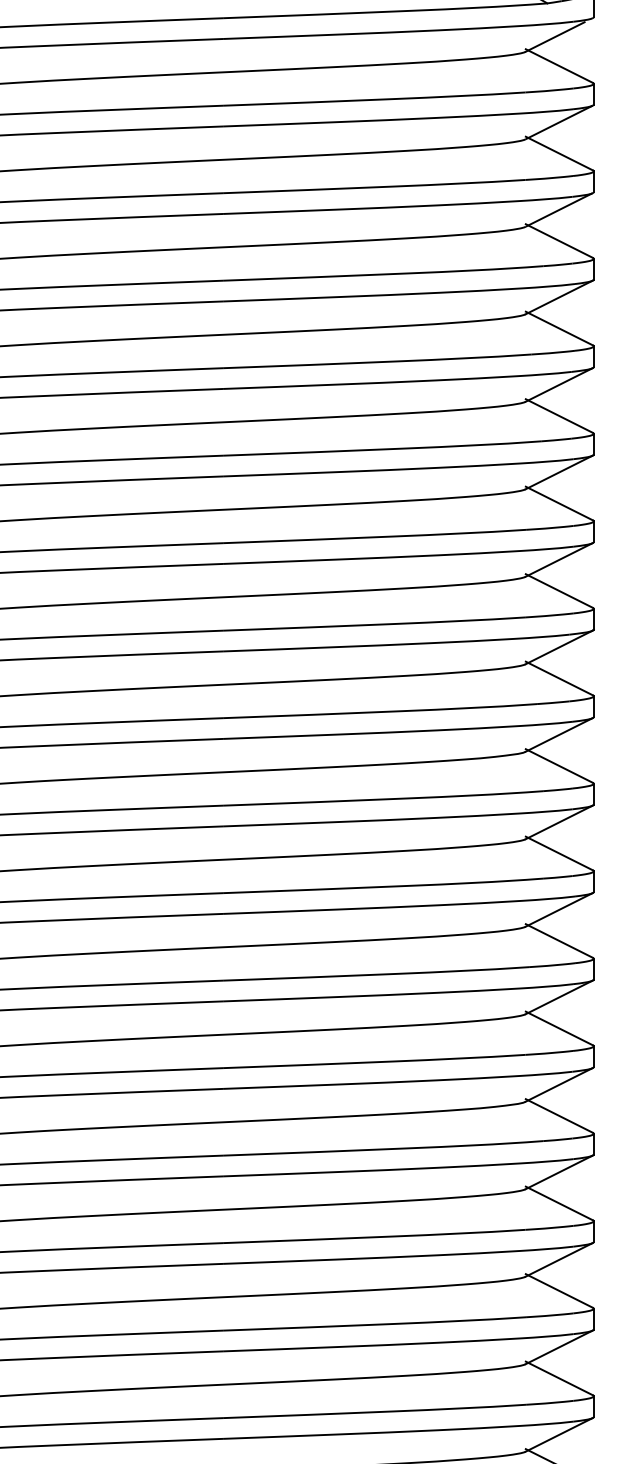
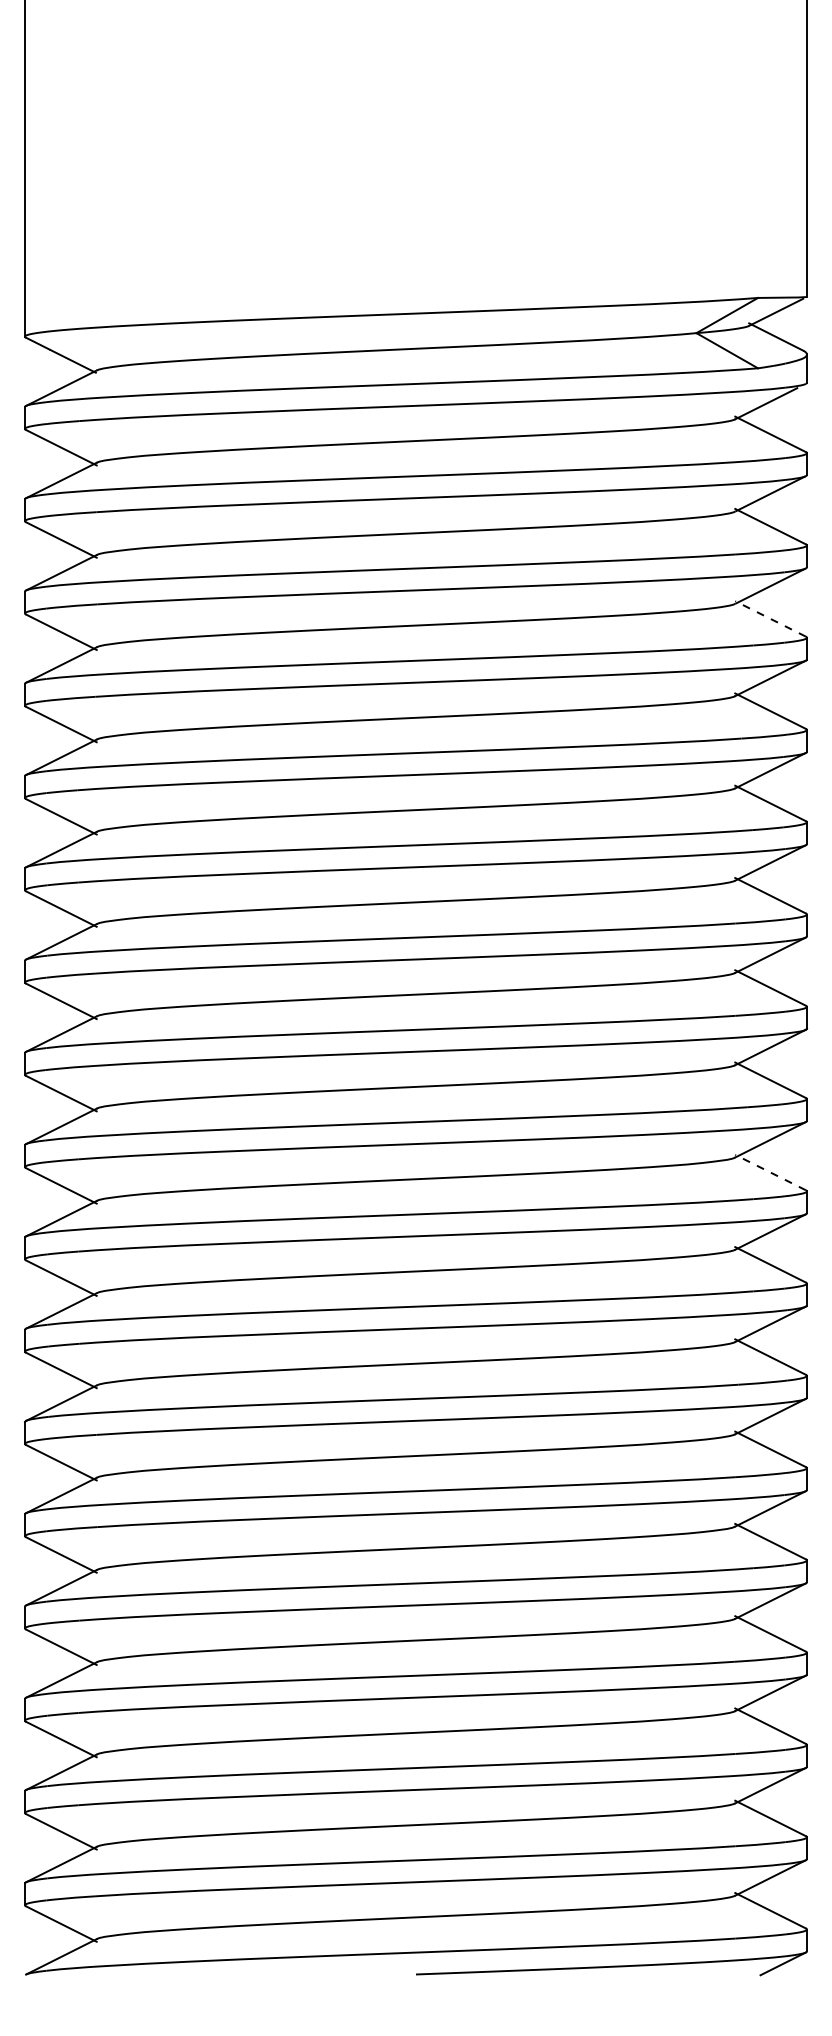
line: (559, 240) -> (770, 618), solid -> dashed
line: (559, 765) -> (770, 1172), solid -> dashed

